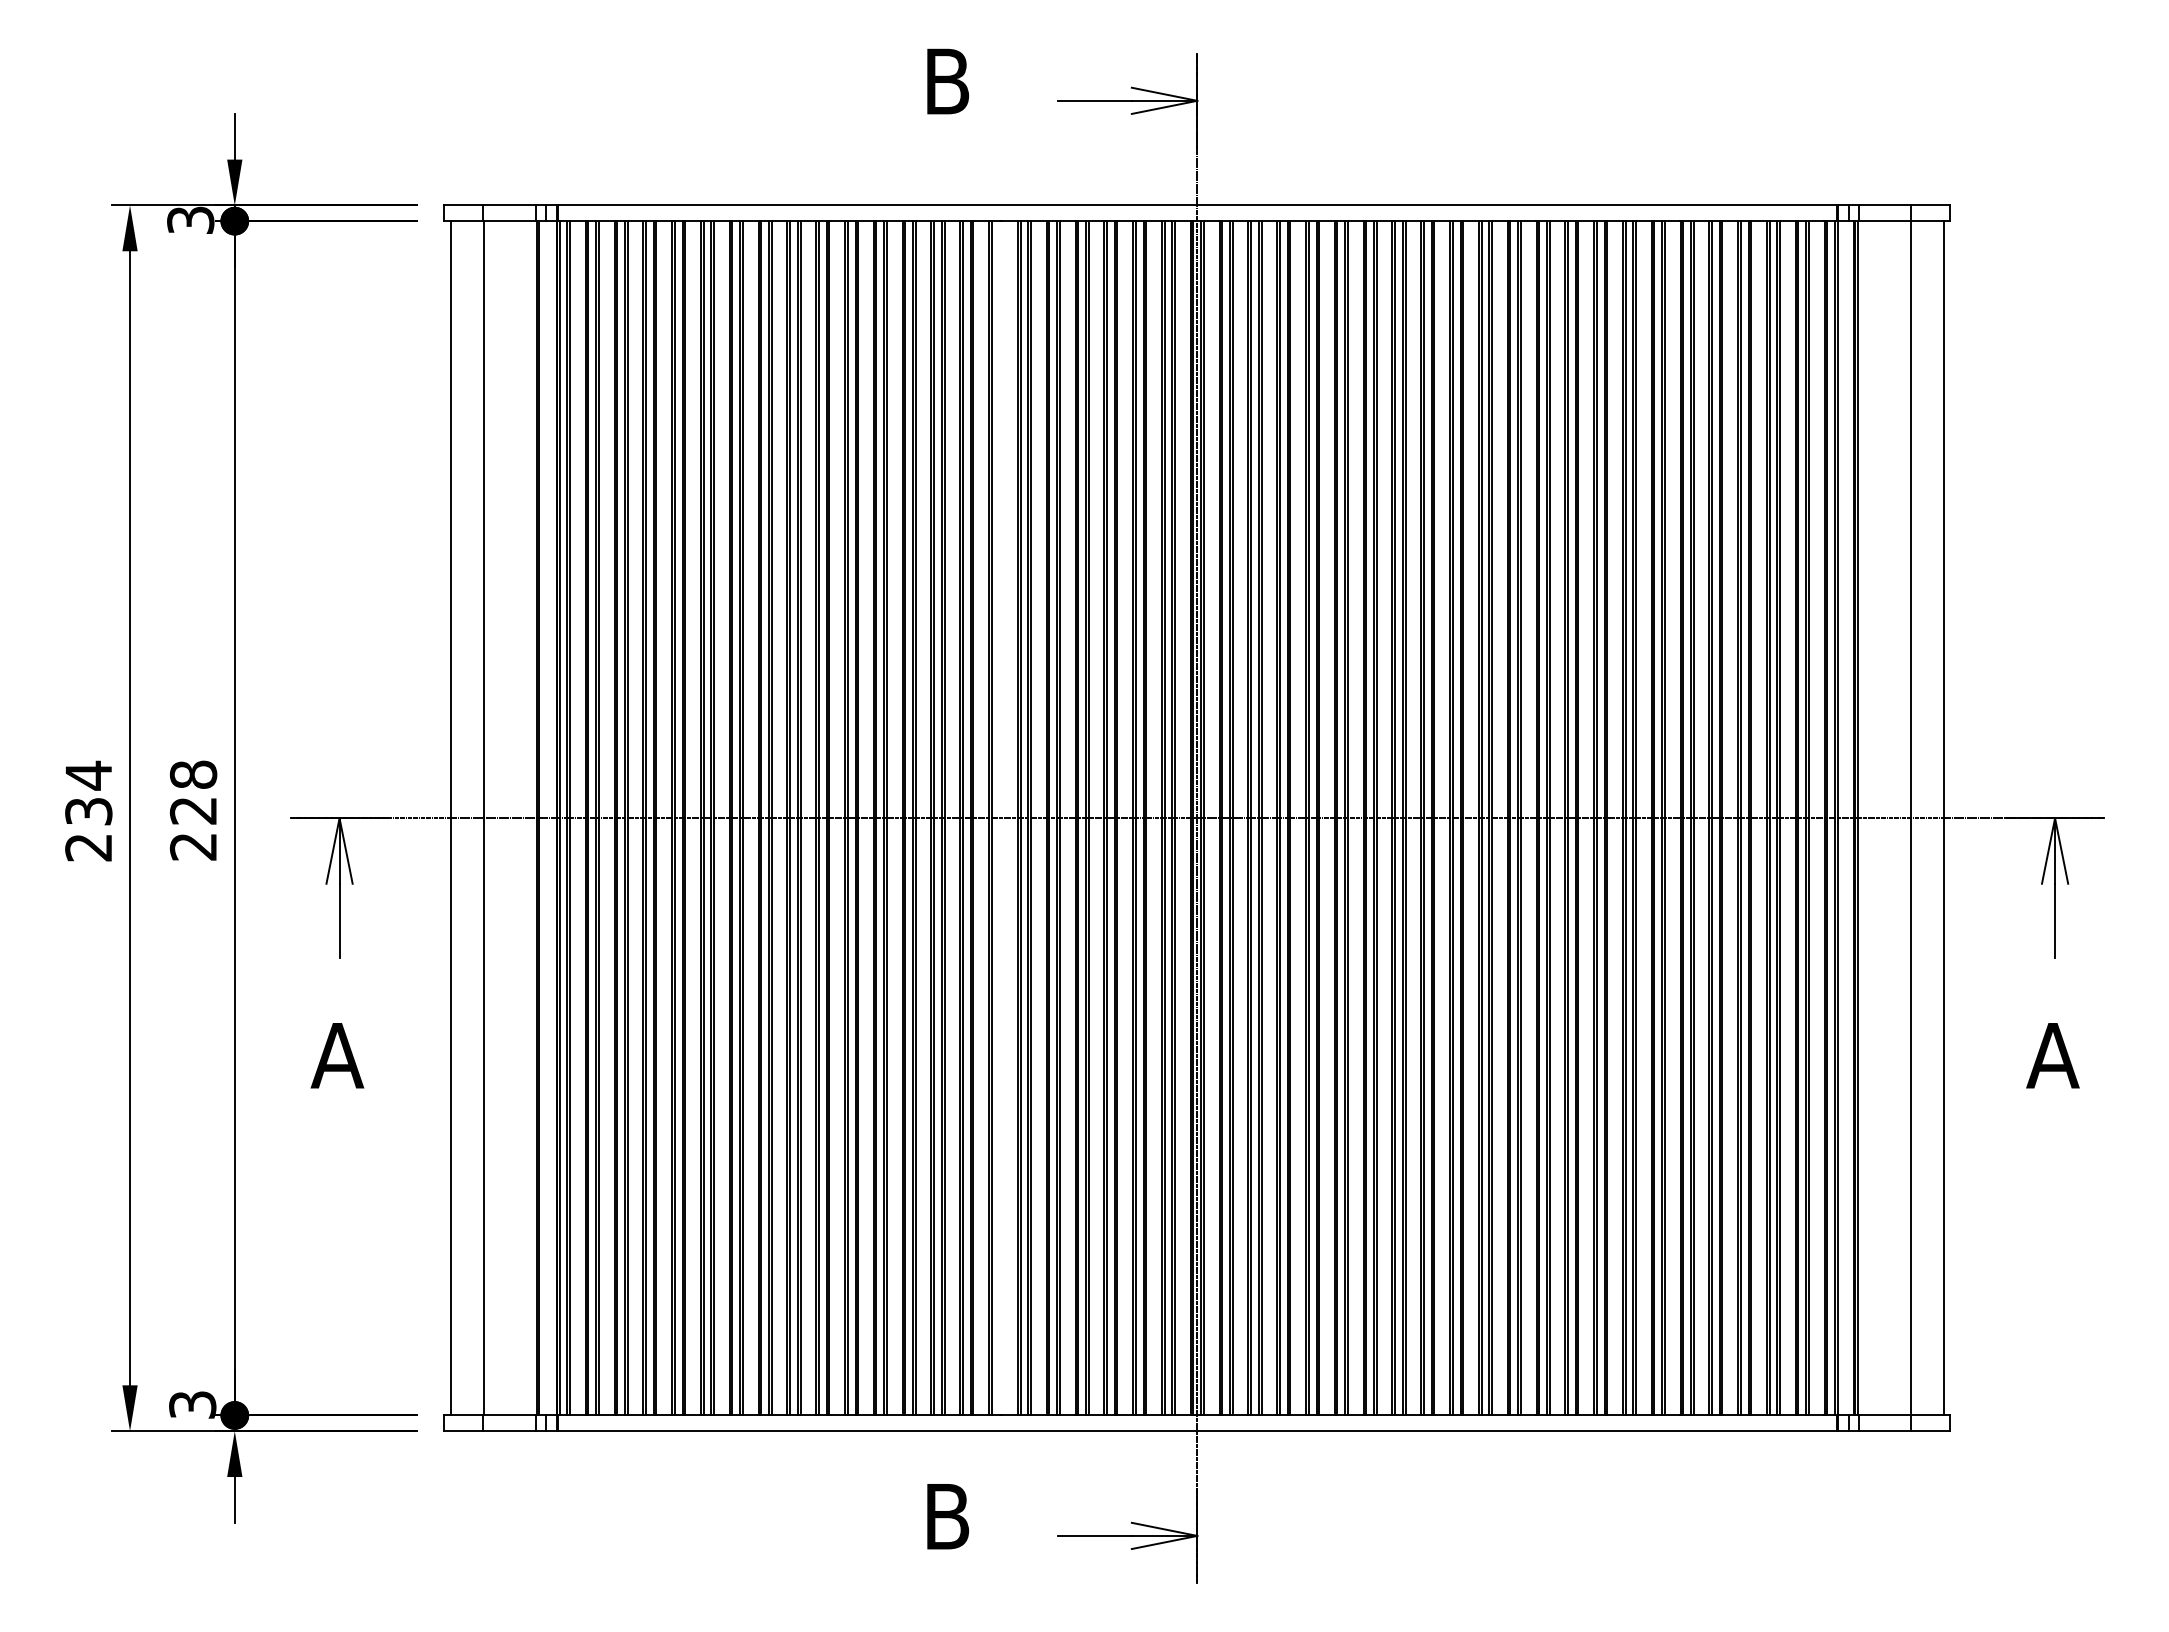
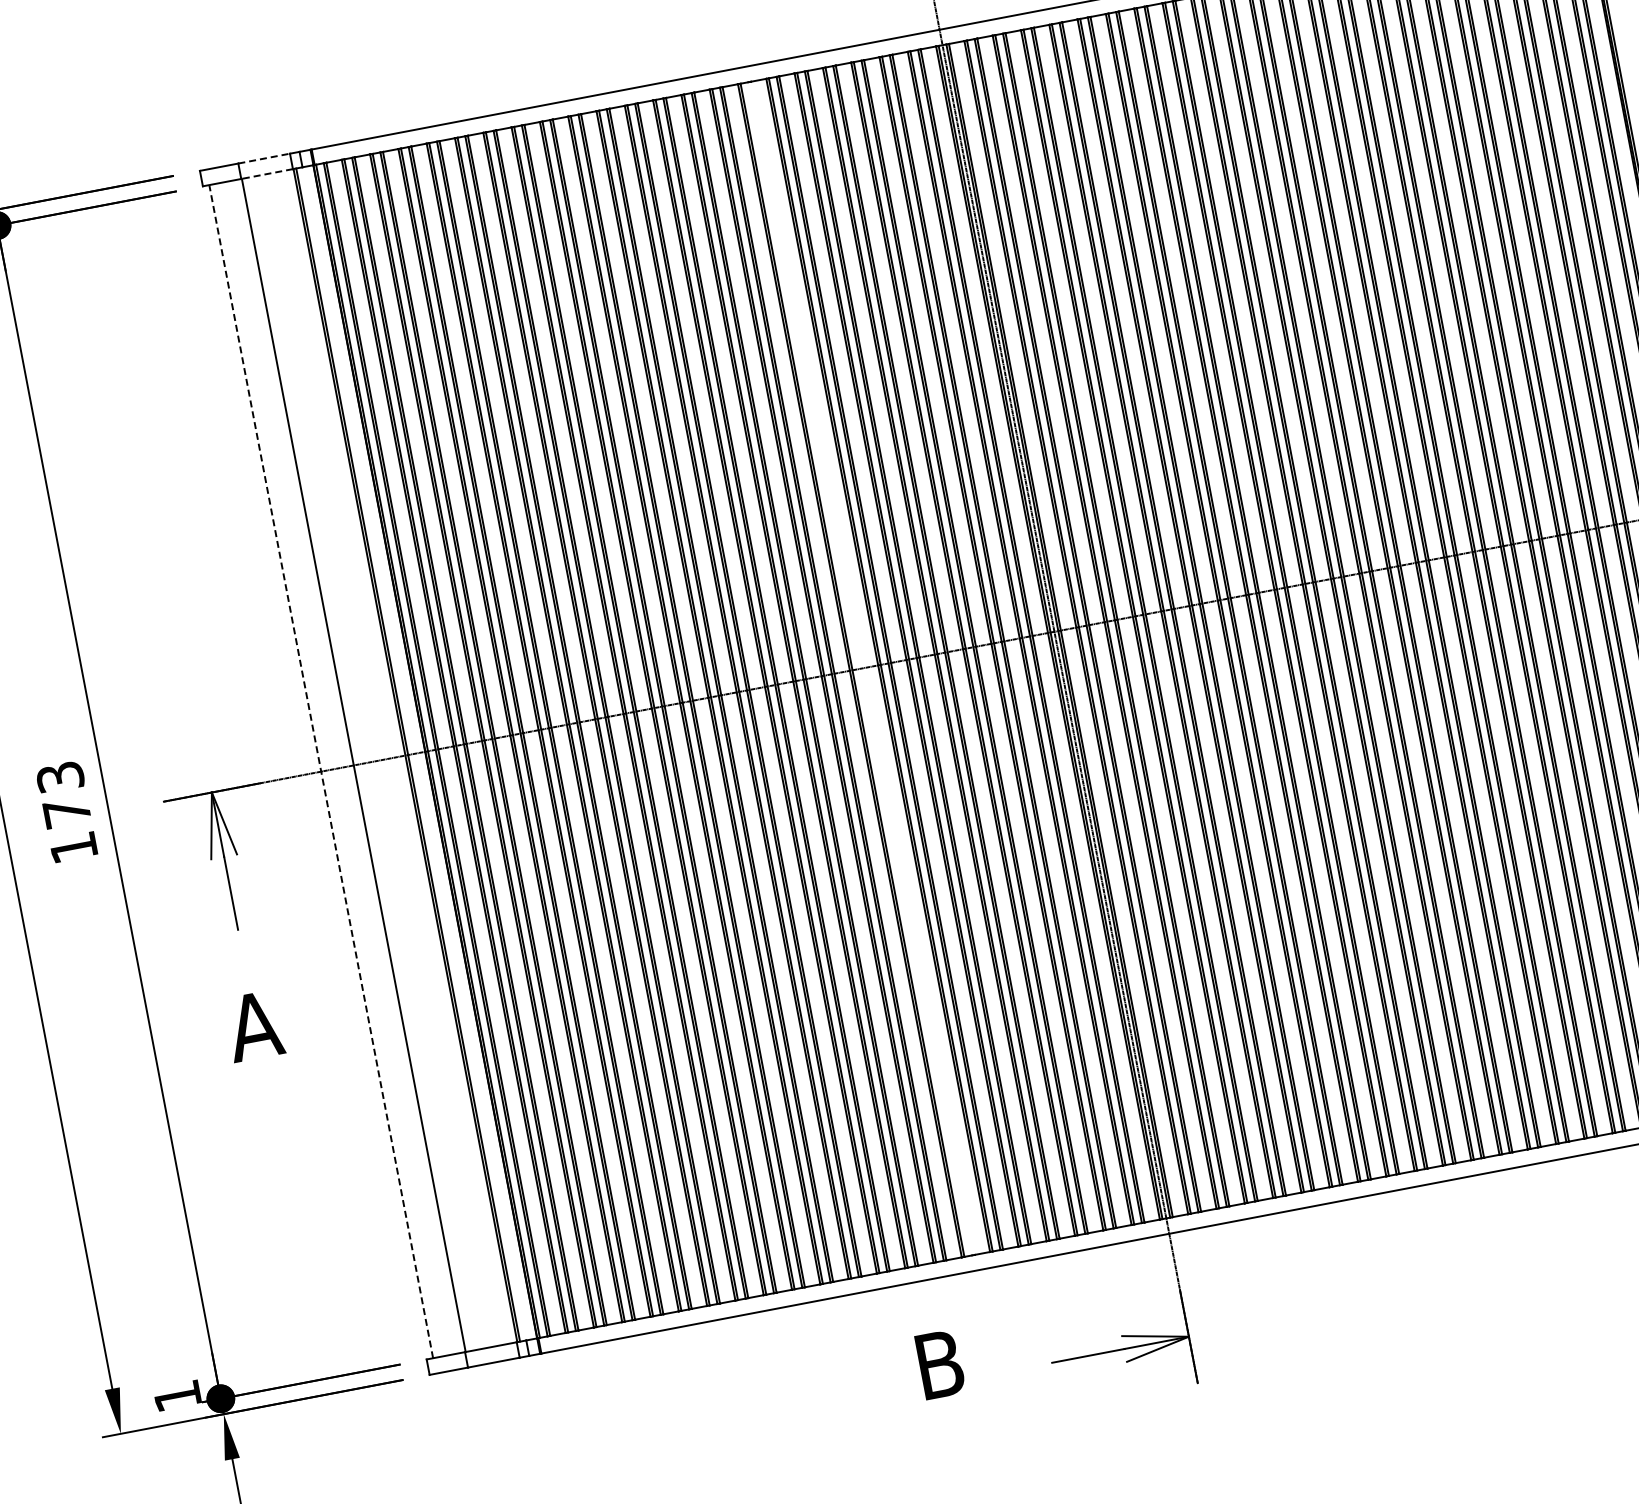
line: (510, 205) -> (264, 158), solid -> dashed
line: (509, 221) -> (266, 174), solid -> dashed
text: (193, 810) -> (66, 812), 228 -> 173
line: (450, 817) -> (320, 770), solid -> dashed
text: (192, 1404) -> (177, 1395), 3 -> 1

